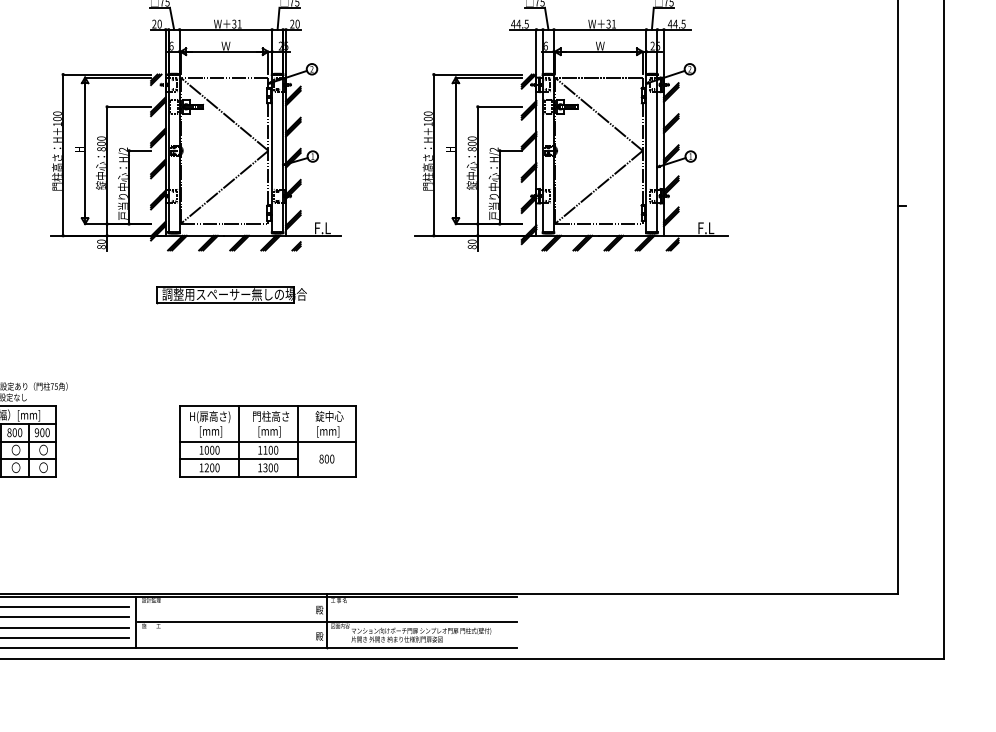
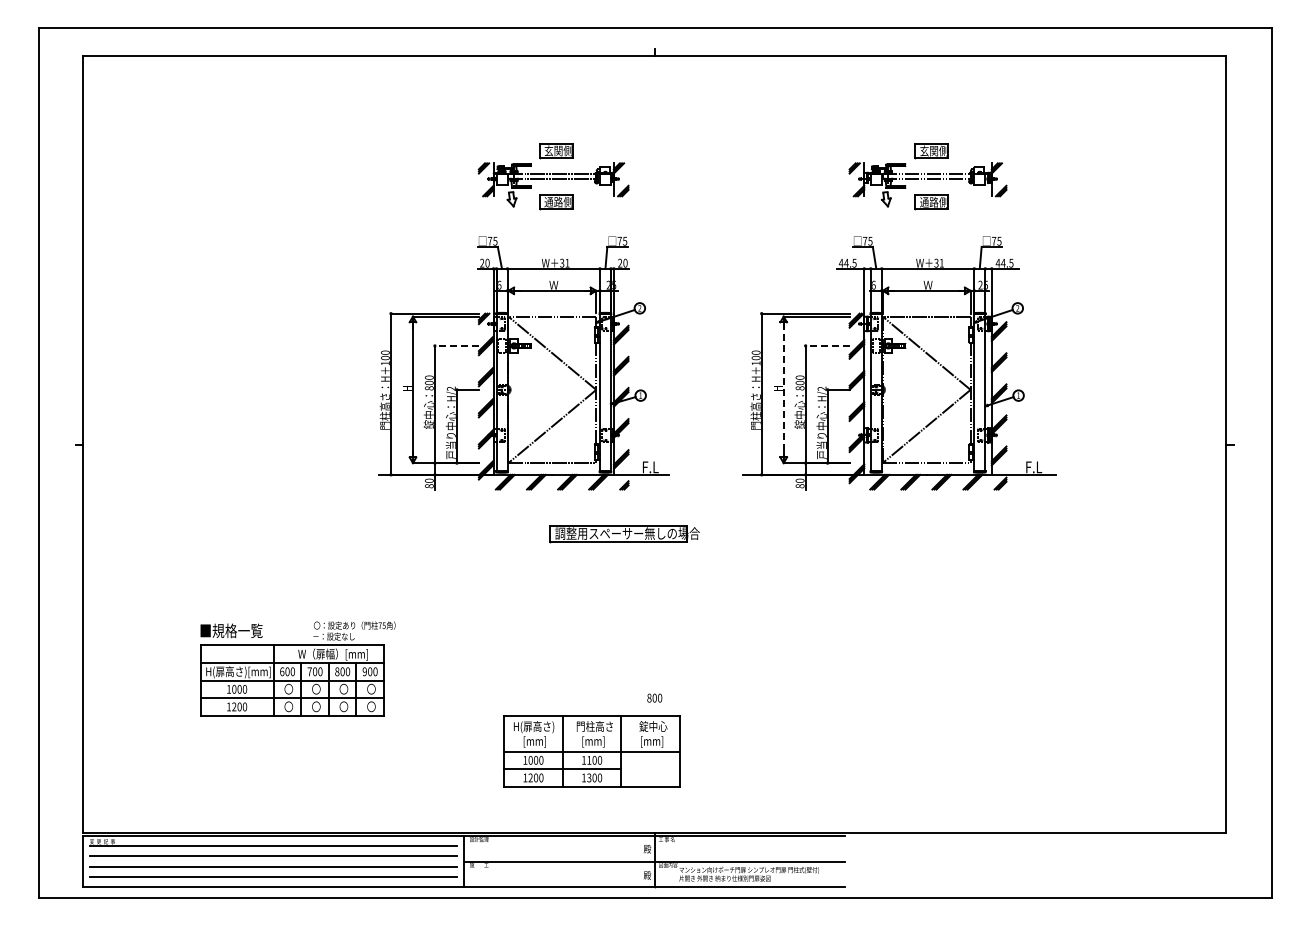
line: (128, 106) -> (456, 345), solid -> dashed
line: (499, 106) -> (827, 345), solid -> dashed
line: (455, 150) -> (783, 389), solid -> dashed
part: (231, 295) -> (624, 534), moved
part: (267, 441) -> (591, 751), moved

